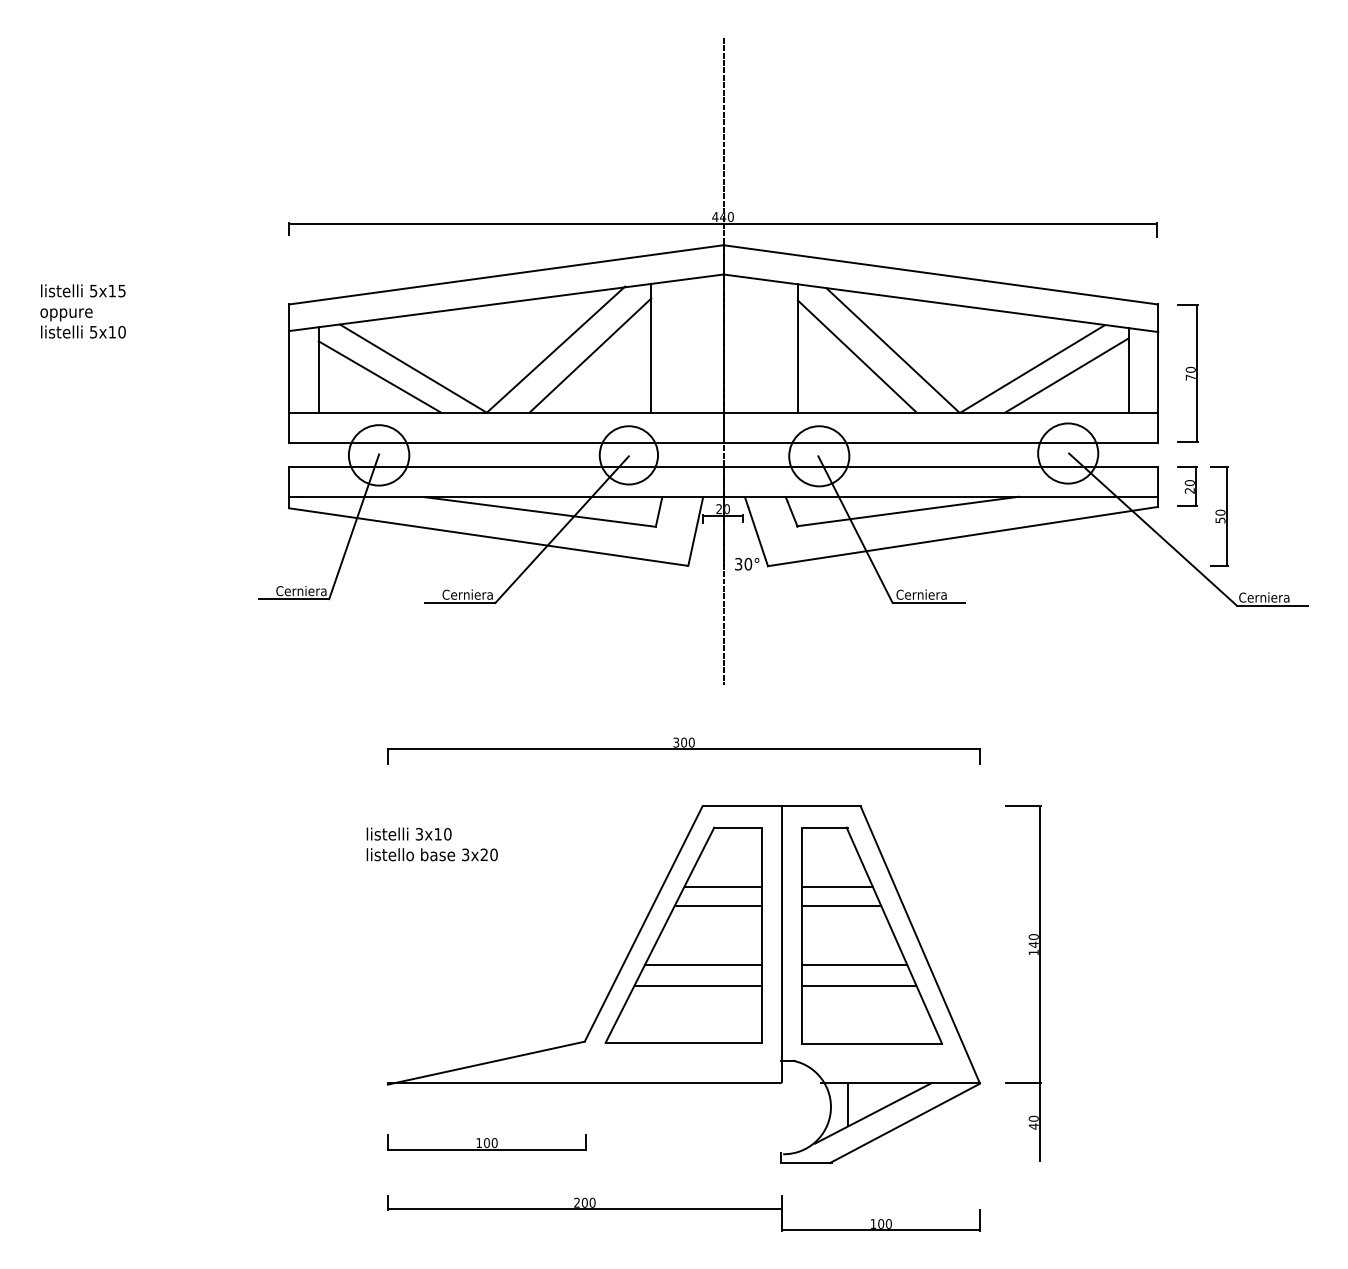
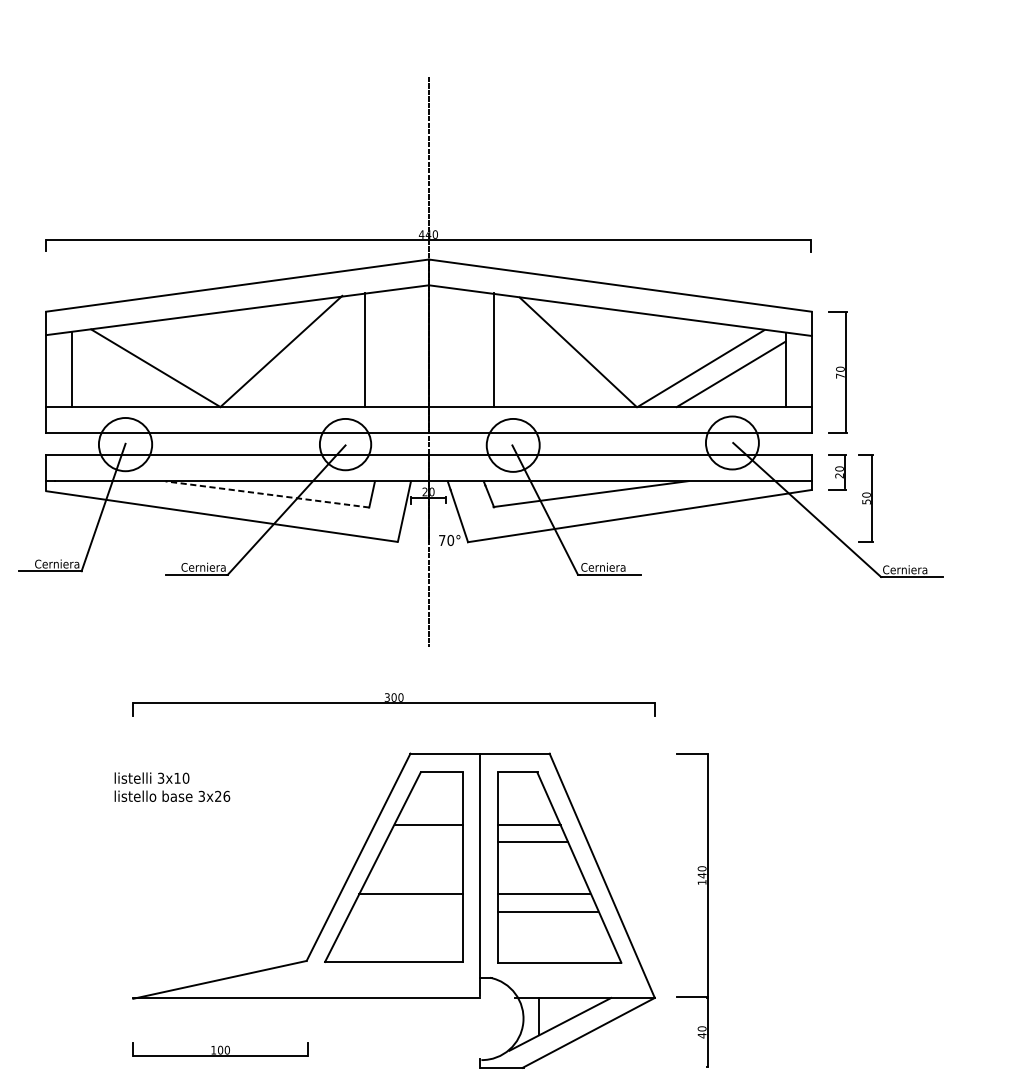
line: (590, 355) -> (311, 356), removed
line: (856, 356) -> (546, 357), removed
line: (379, 376) -> (125, 375), removed
line: (540, 511) -> (267, 494), solid -> dashed
text: (738, 563) -> (442, 539), 30° -> 70°
text: (493, 854) -> (226, 796), 3x20 -> 3x26
line: (717, 906) -> (423, 841), removed
line: (697, 985) -> (405, 911), removed

